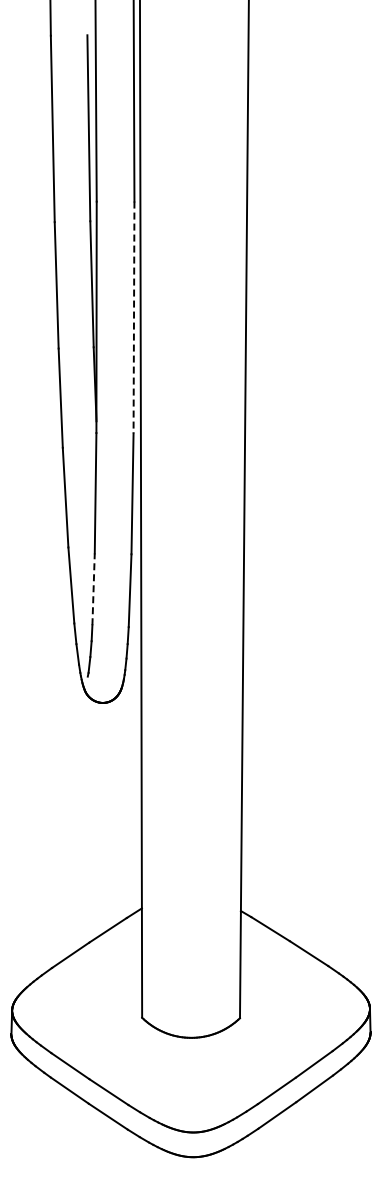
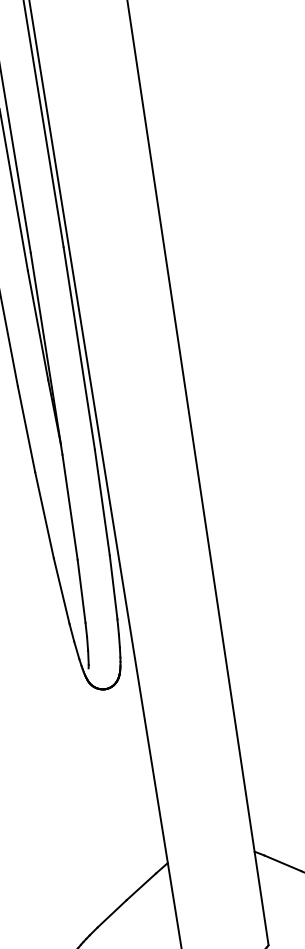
line: (134, 317) -> (79, 348), dashed -> solid
line: (93, 589) -> (81, 591), dashed -> solid

